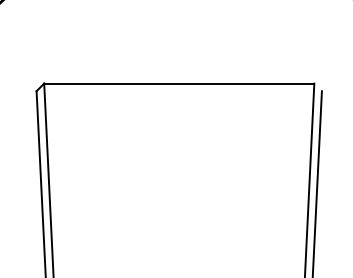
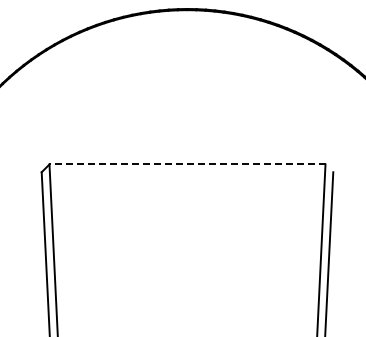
line: (179, 83) -> (187, 164), solid -> dashed

